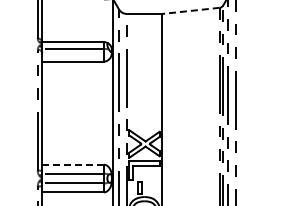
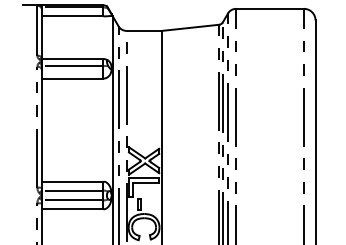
line: (190, 10) -> (190, 27), dashed -> solid
line: (72, 164) -> (72, 181), dashed -> solid

